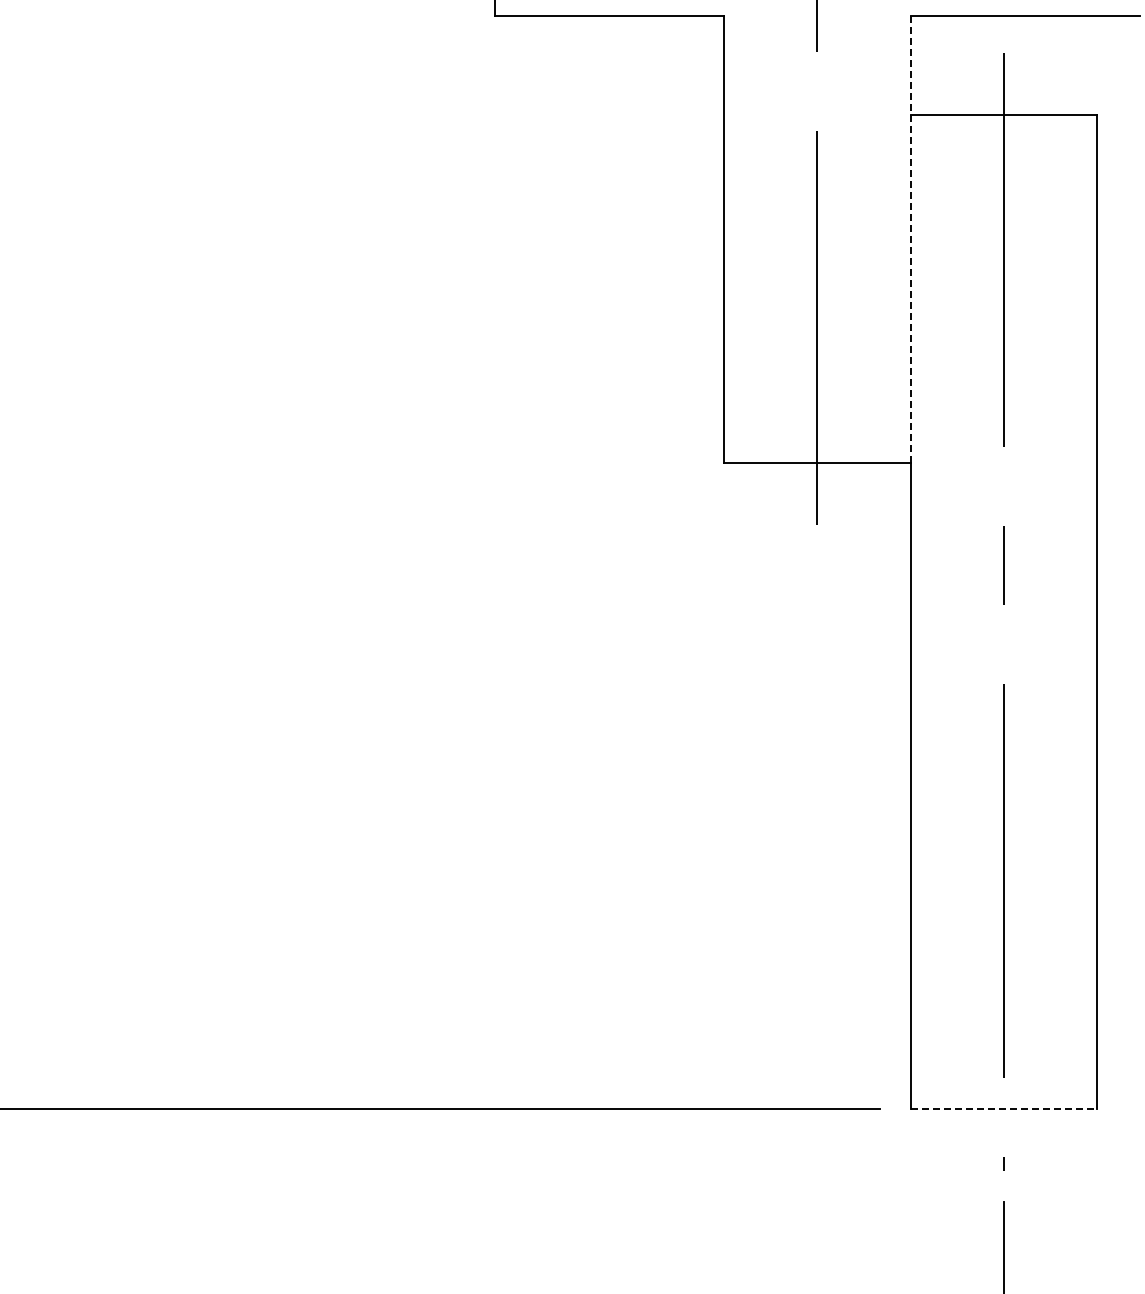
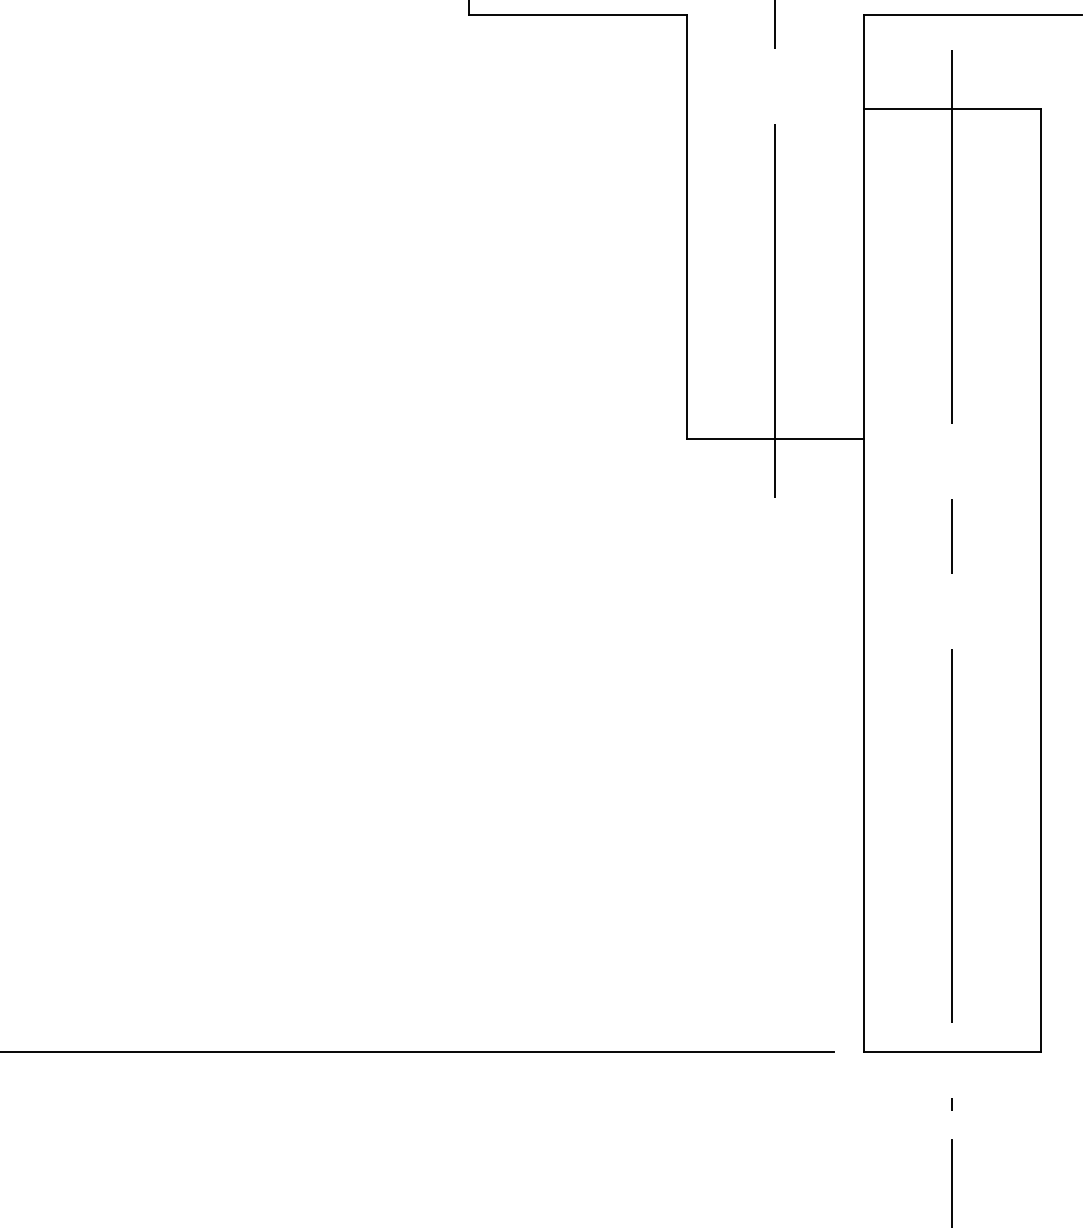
line: (910, 239) -> (863, 227), dashed -> solid
line: (1004, 1108) -> (952, 1051), dashed -> solid

